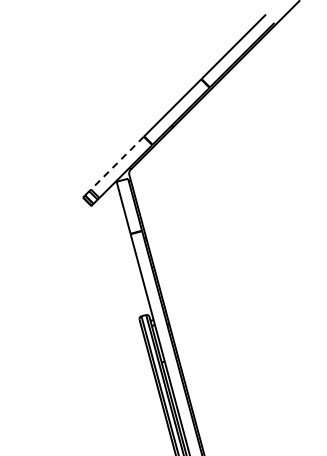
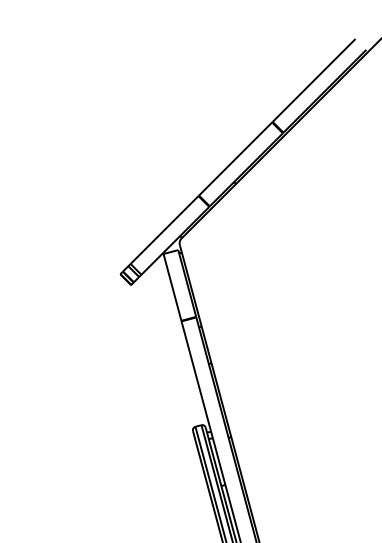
line: (117, 163) -> (164, 230), dashed -> solid

